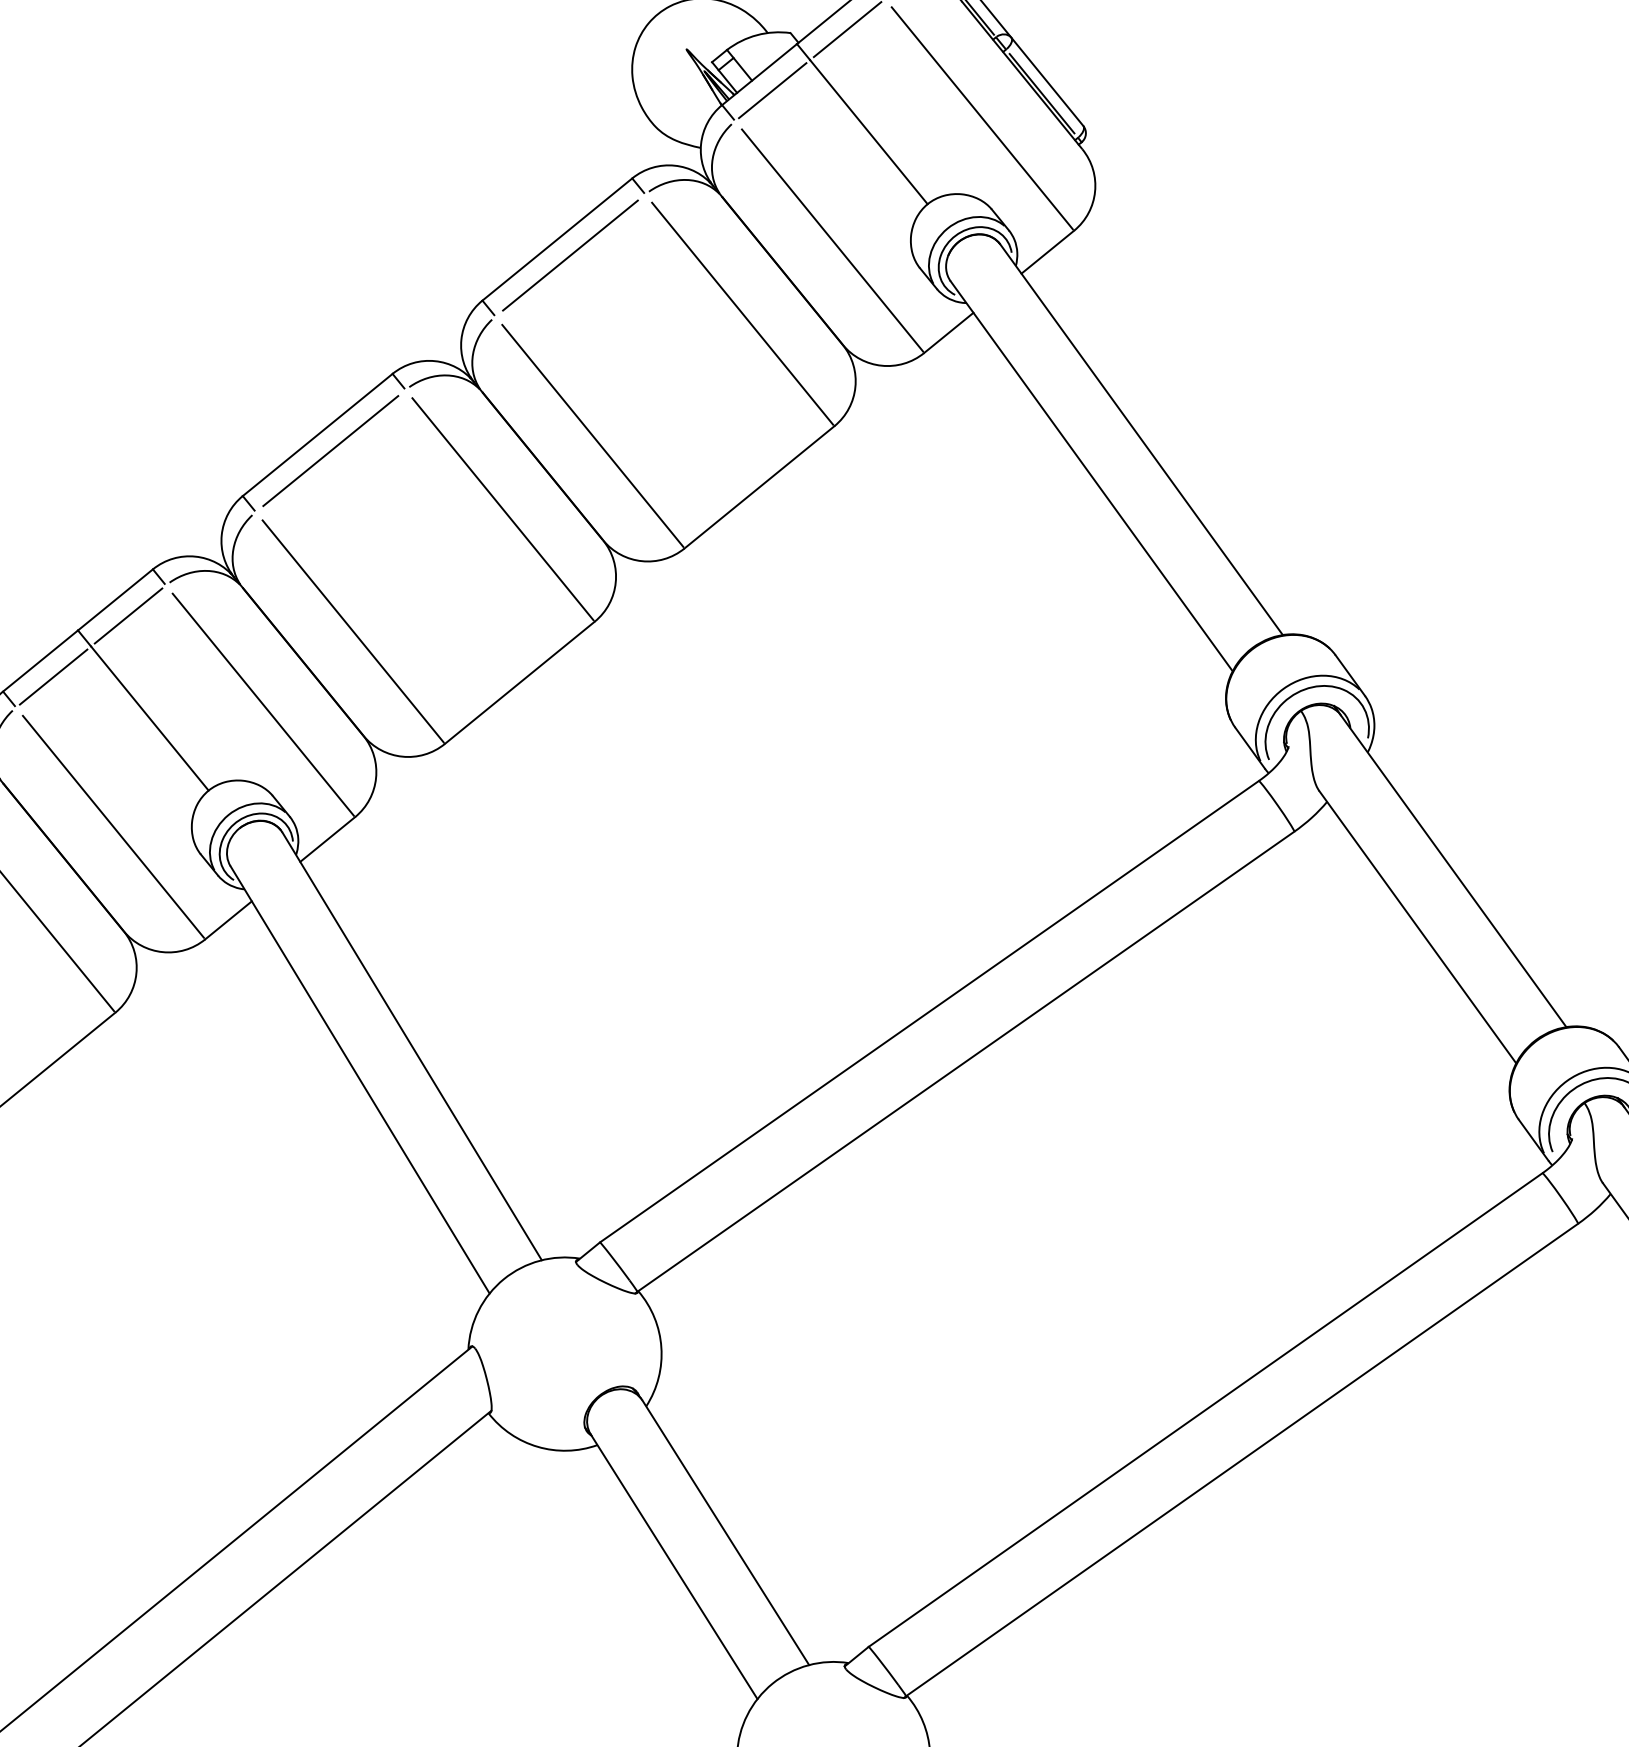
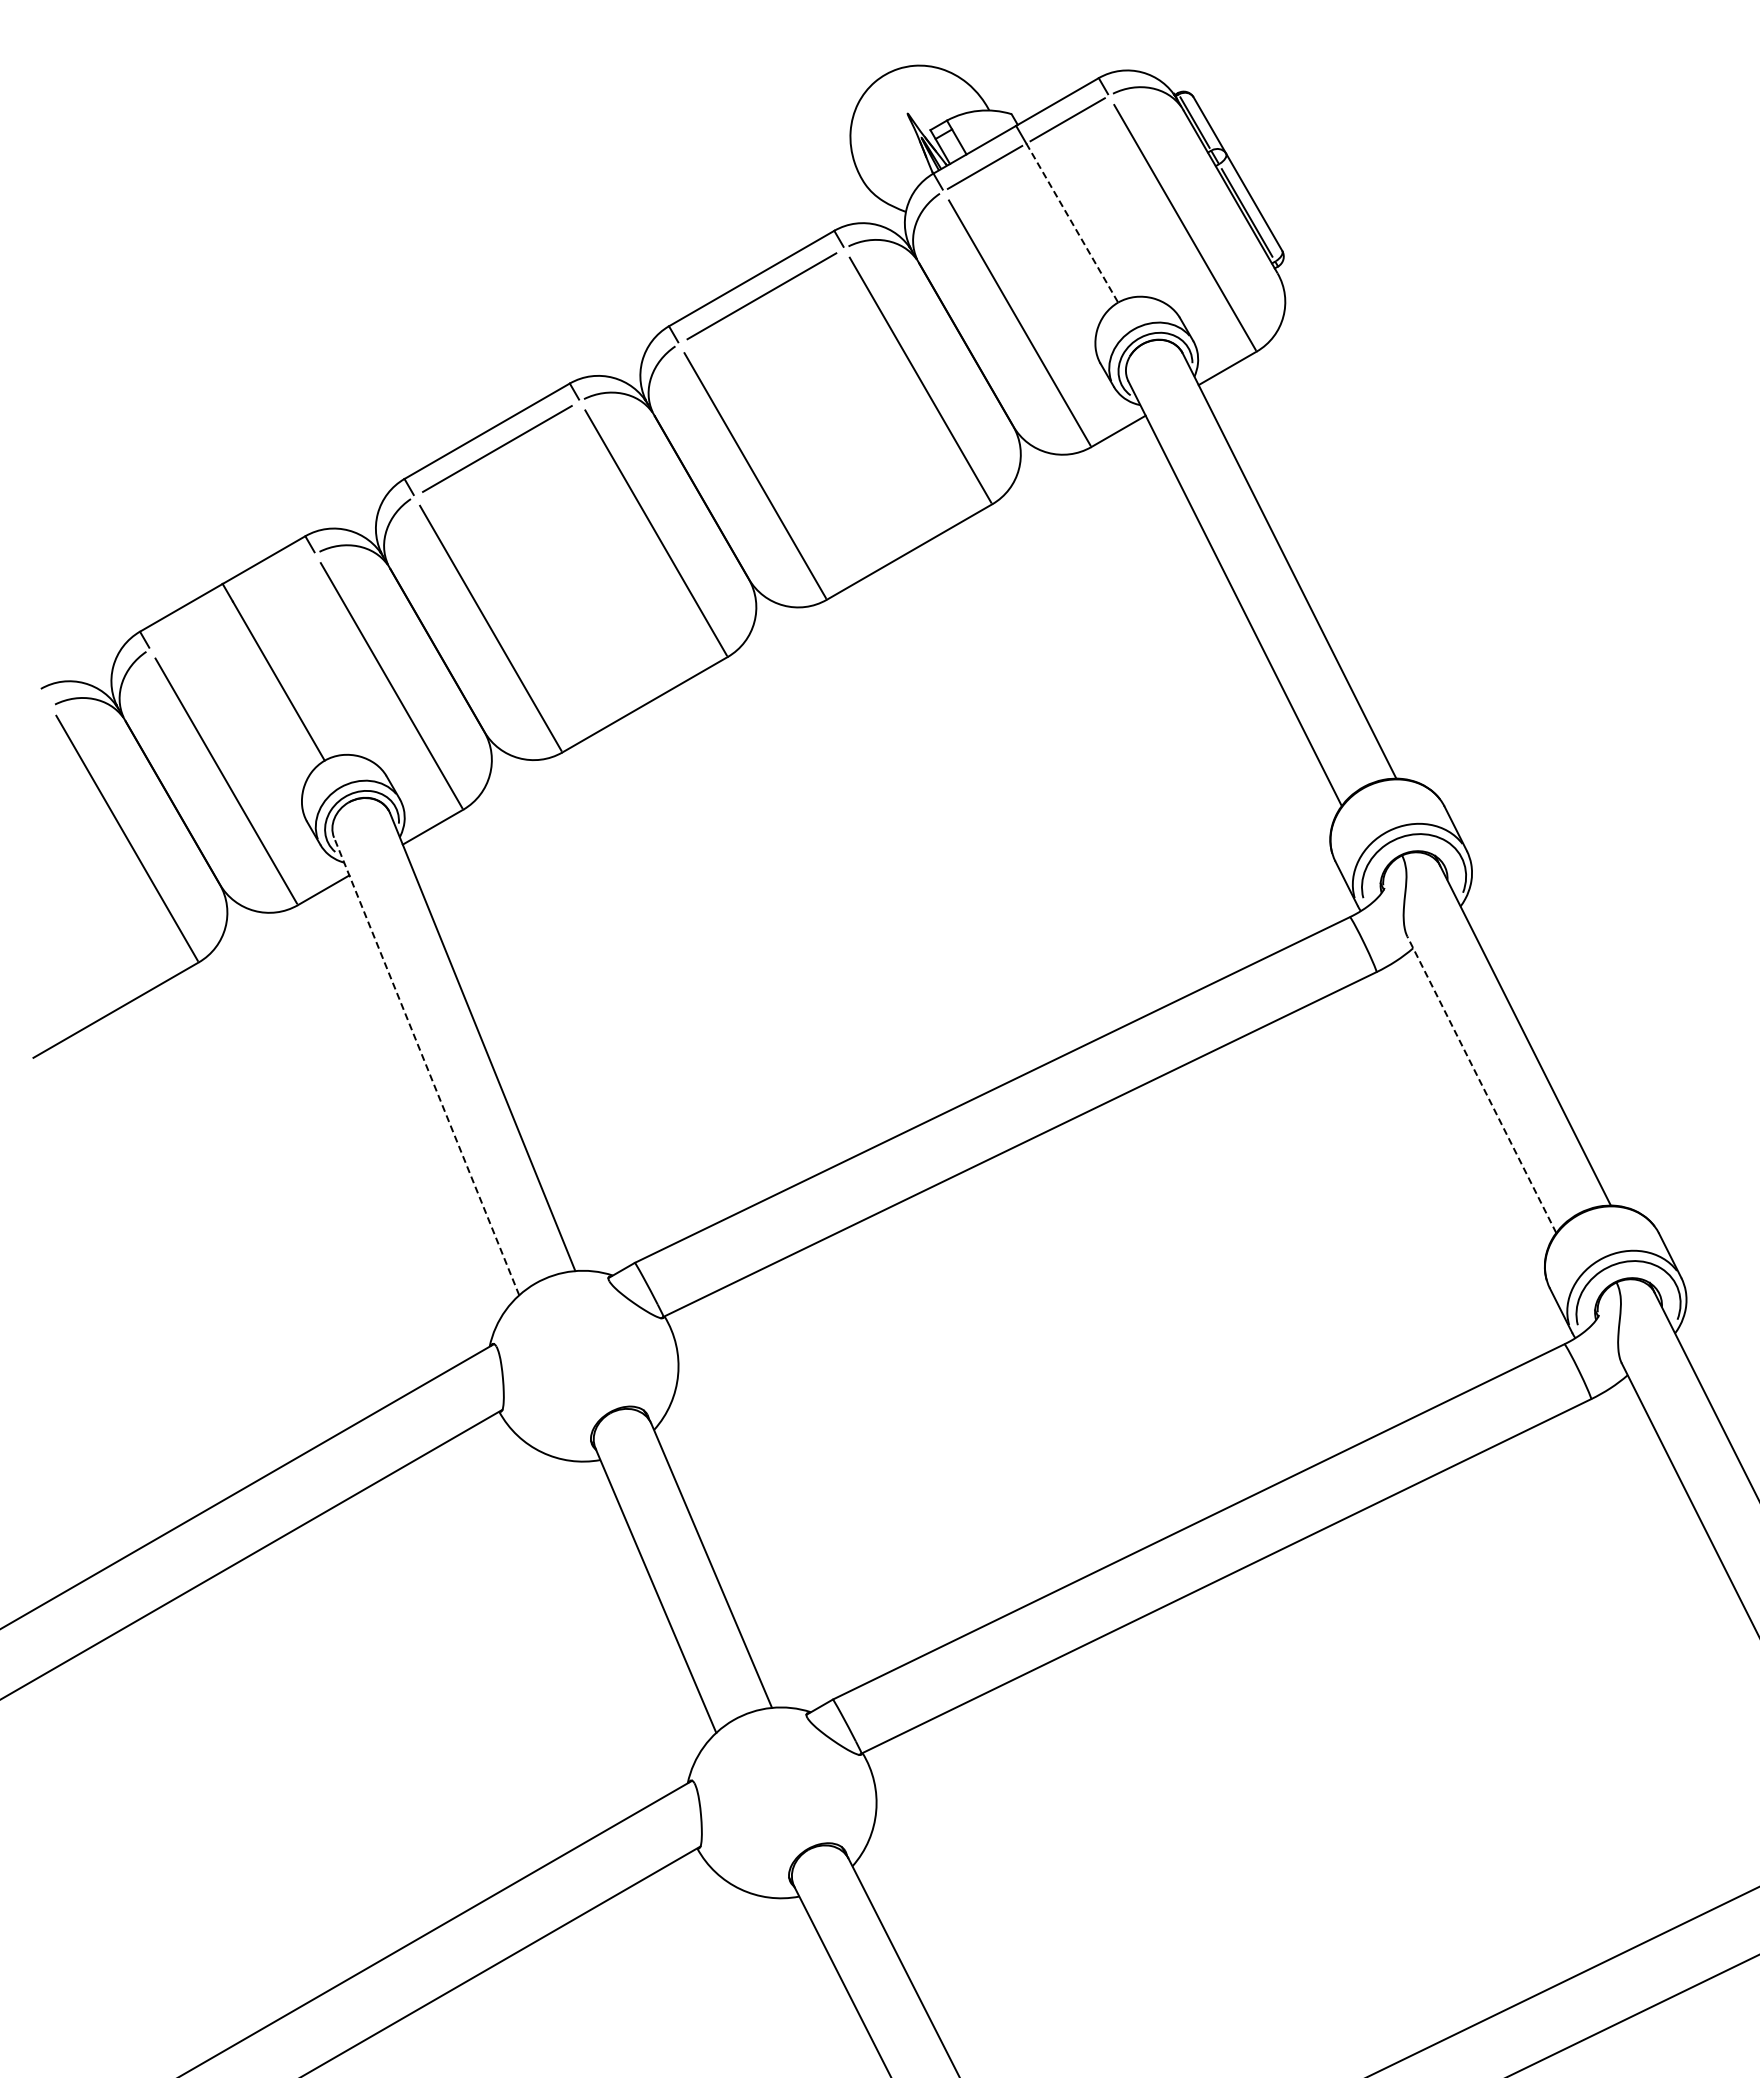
line: (869, 132) -> (1072, 223), solid -> dashed
line: (128, 615) -> (274, 577), removed
line: (53, 677) -> (191, 625), removed
line: (1417, 927) -> (1481, 1084), solid -> dashed
line: (359, 1079) -> (426, 1066), solid -> dashed

